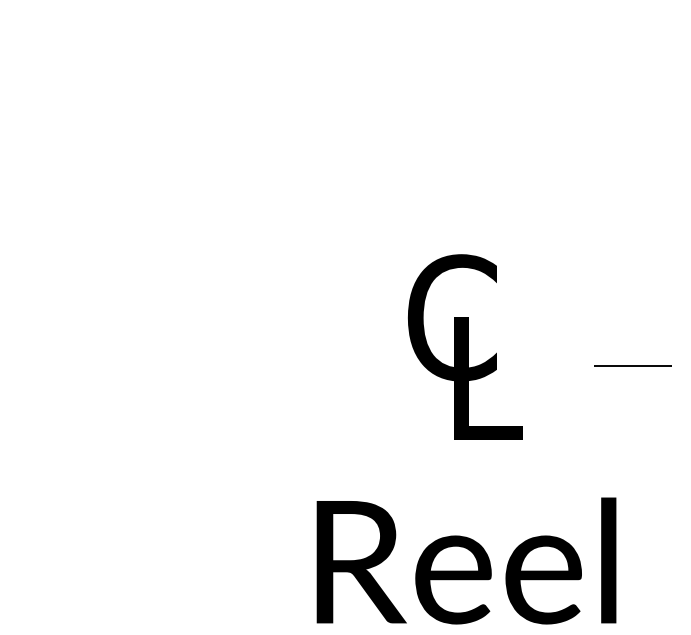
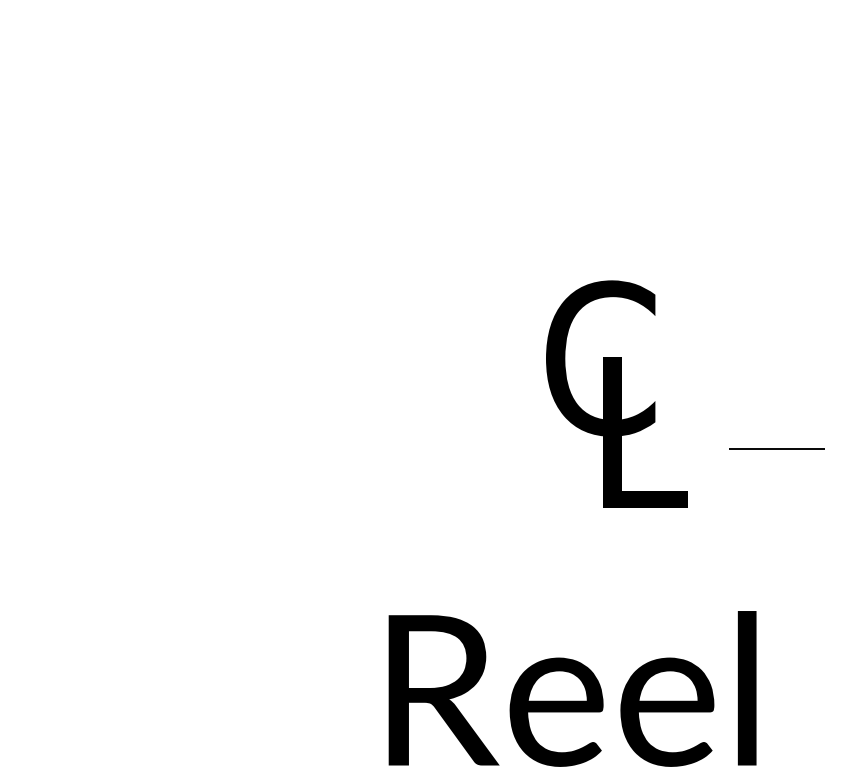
text: (465, 346) -> (616, 393), moved

